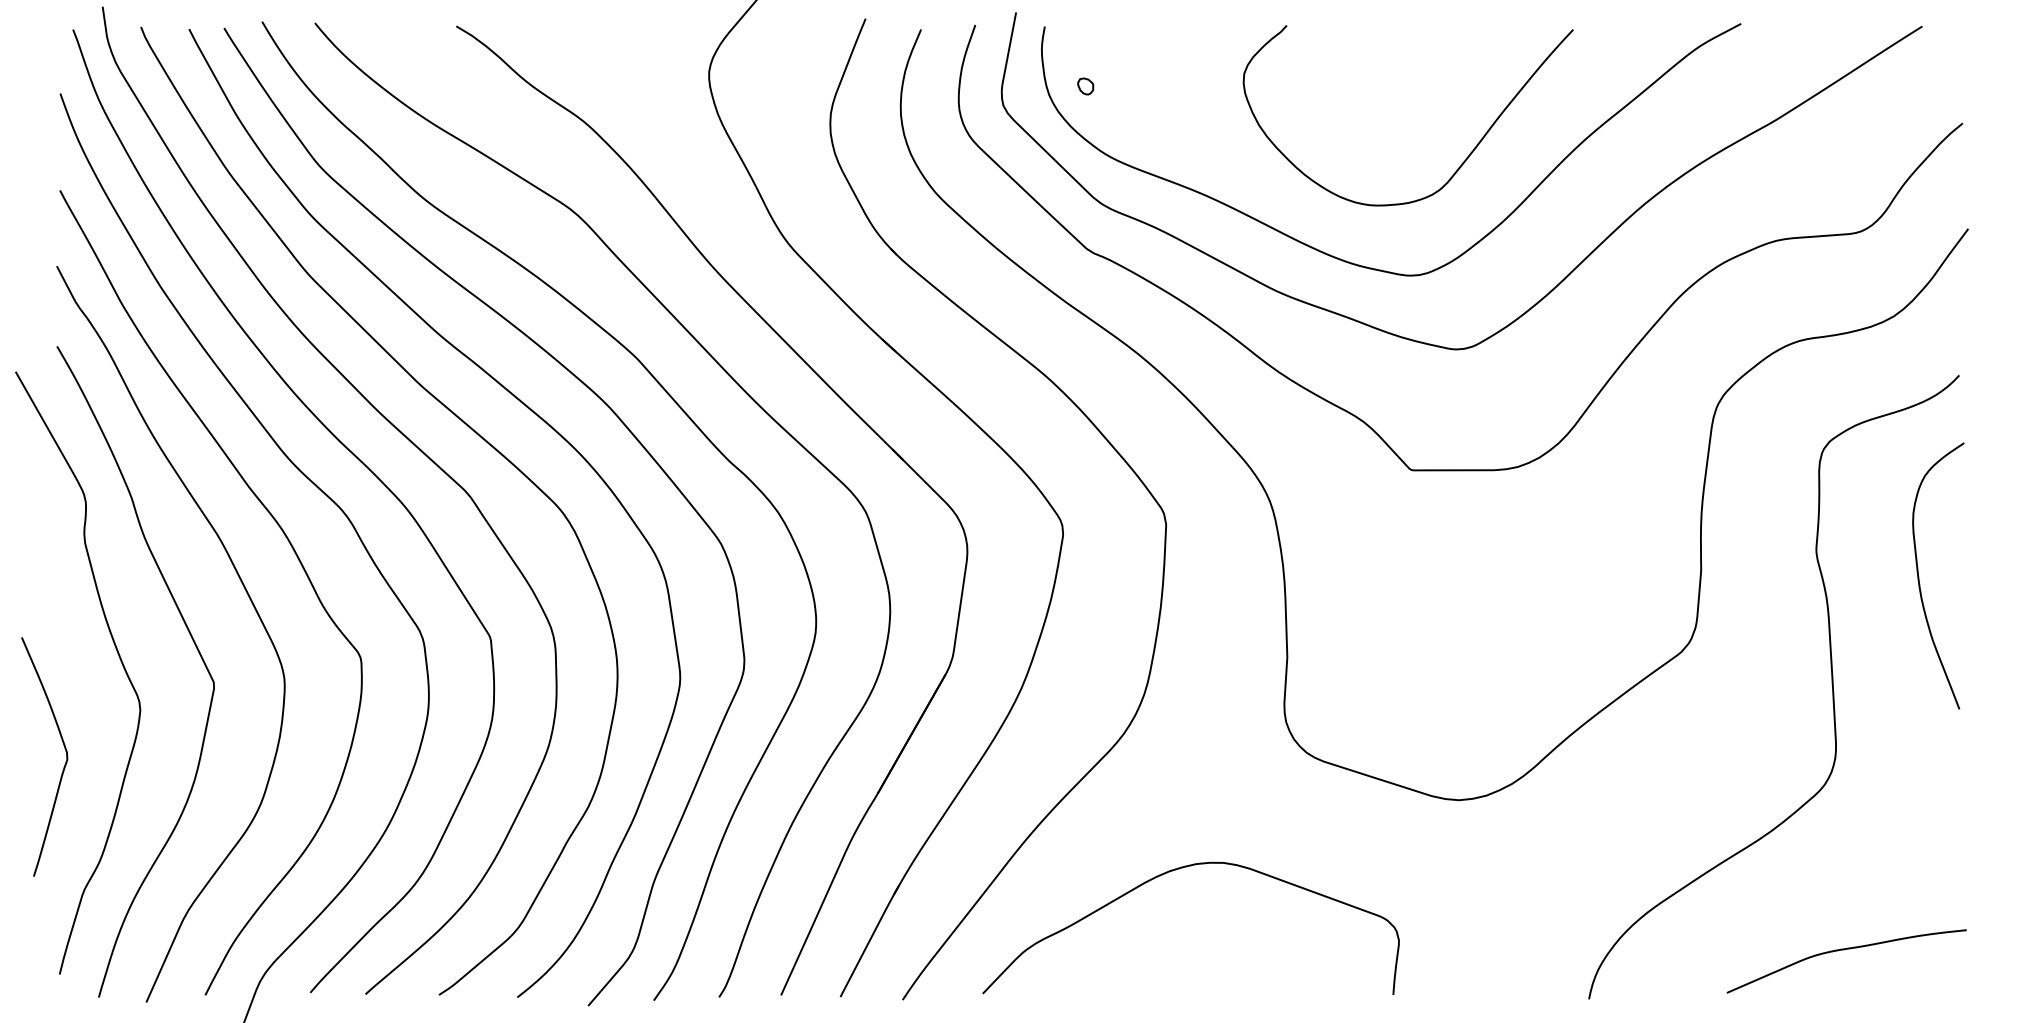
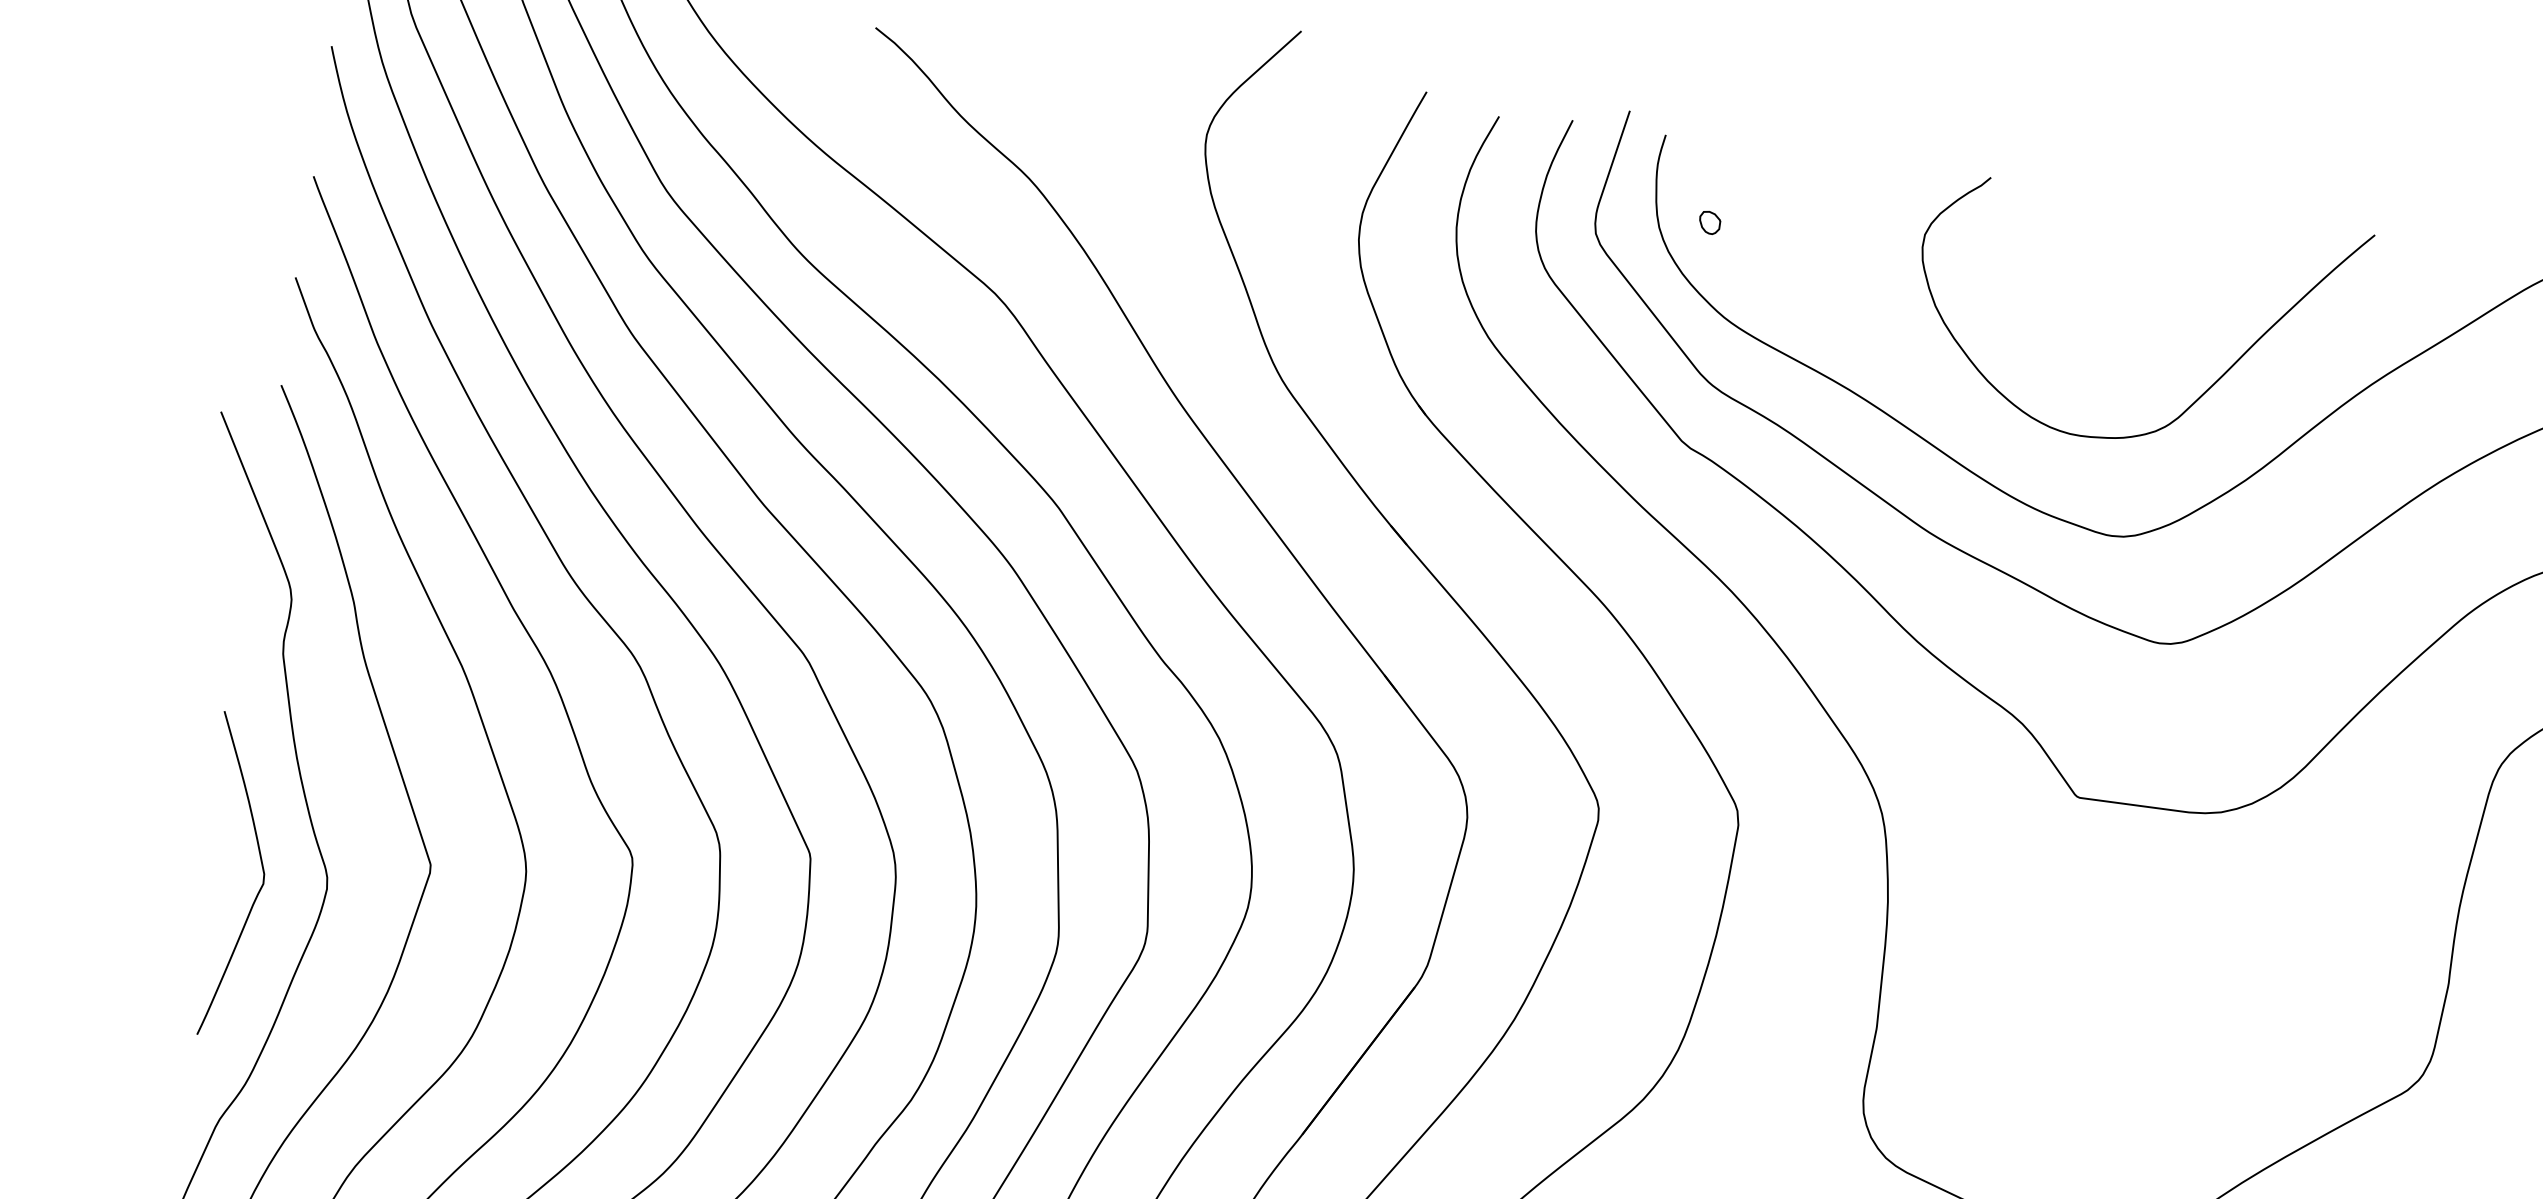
curve: (63, 746) -> (260, 865), moved

